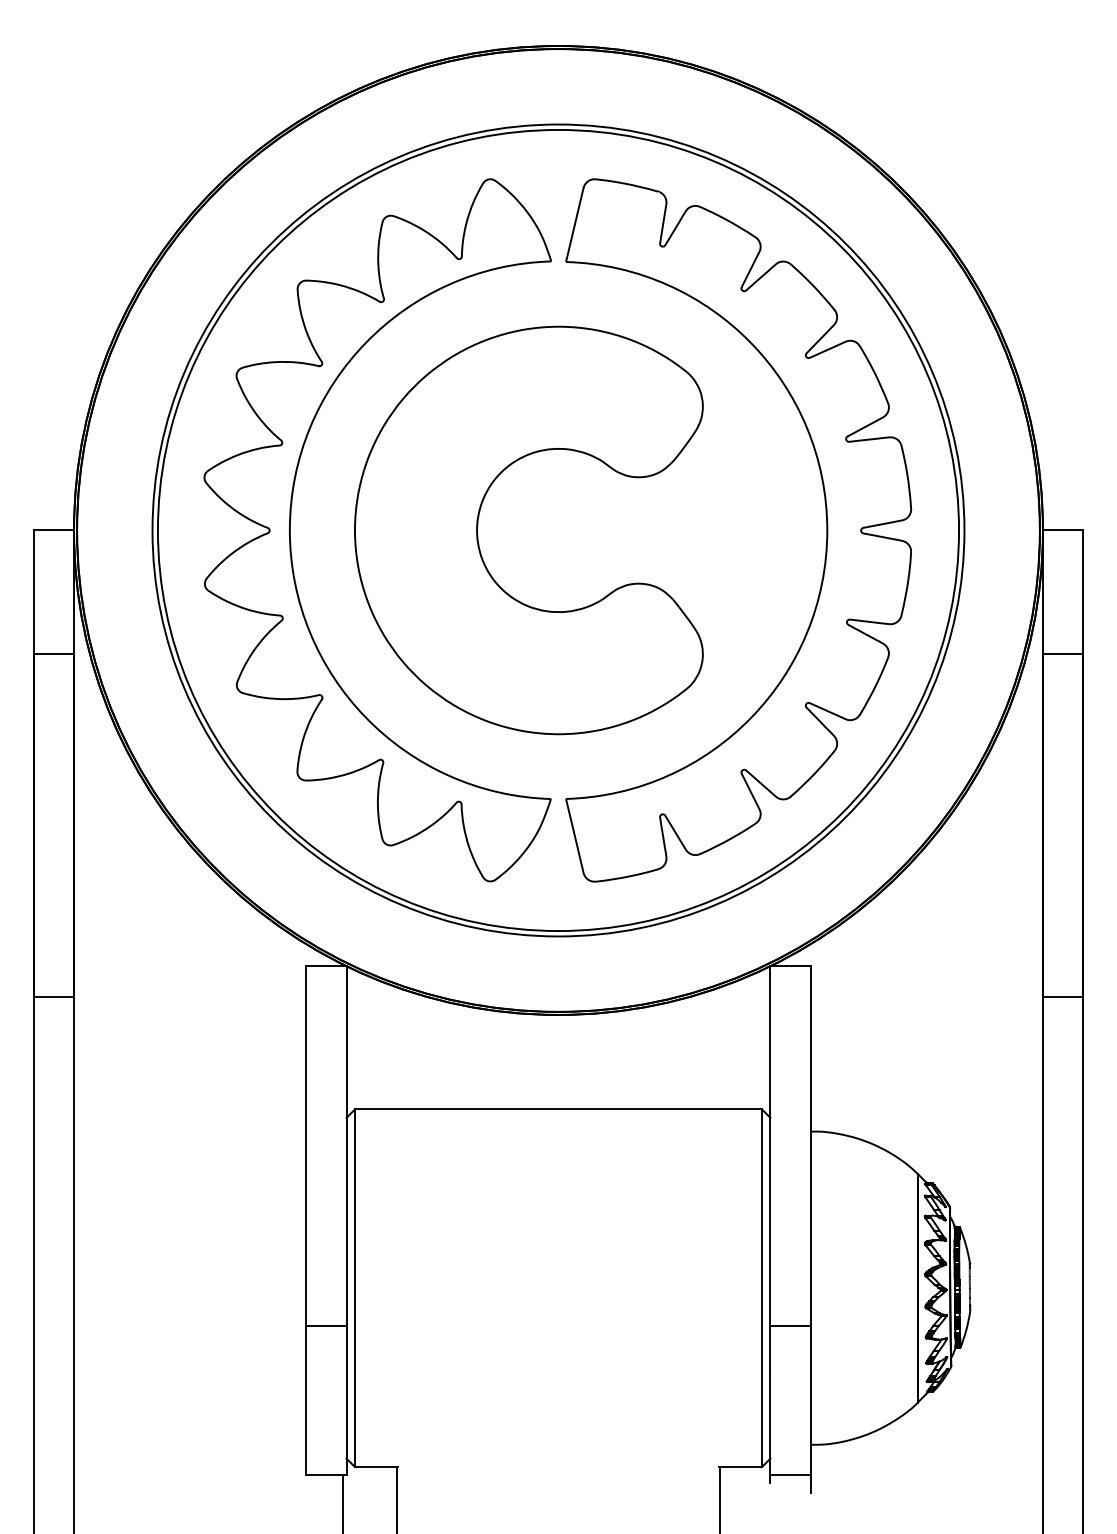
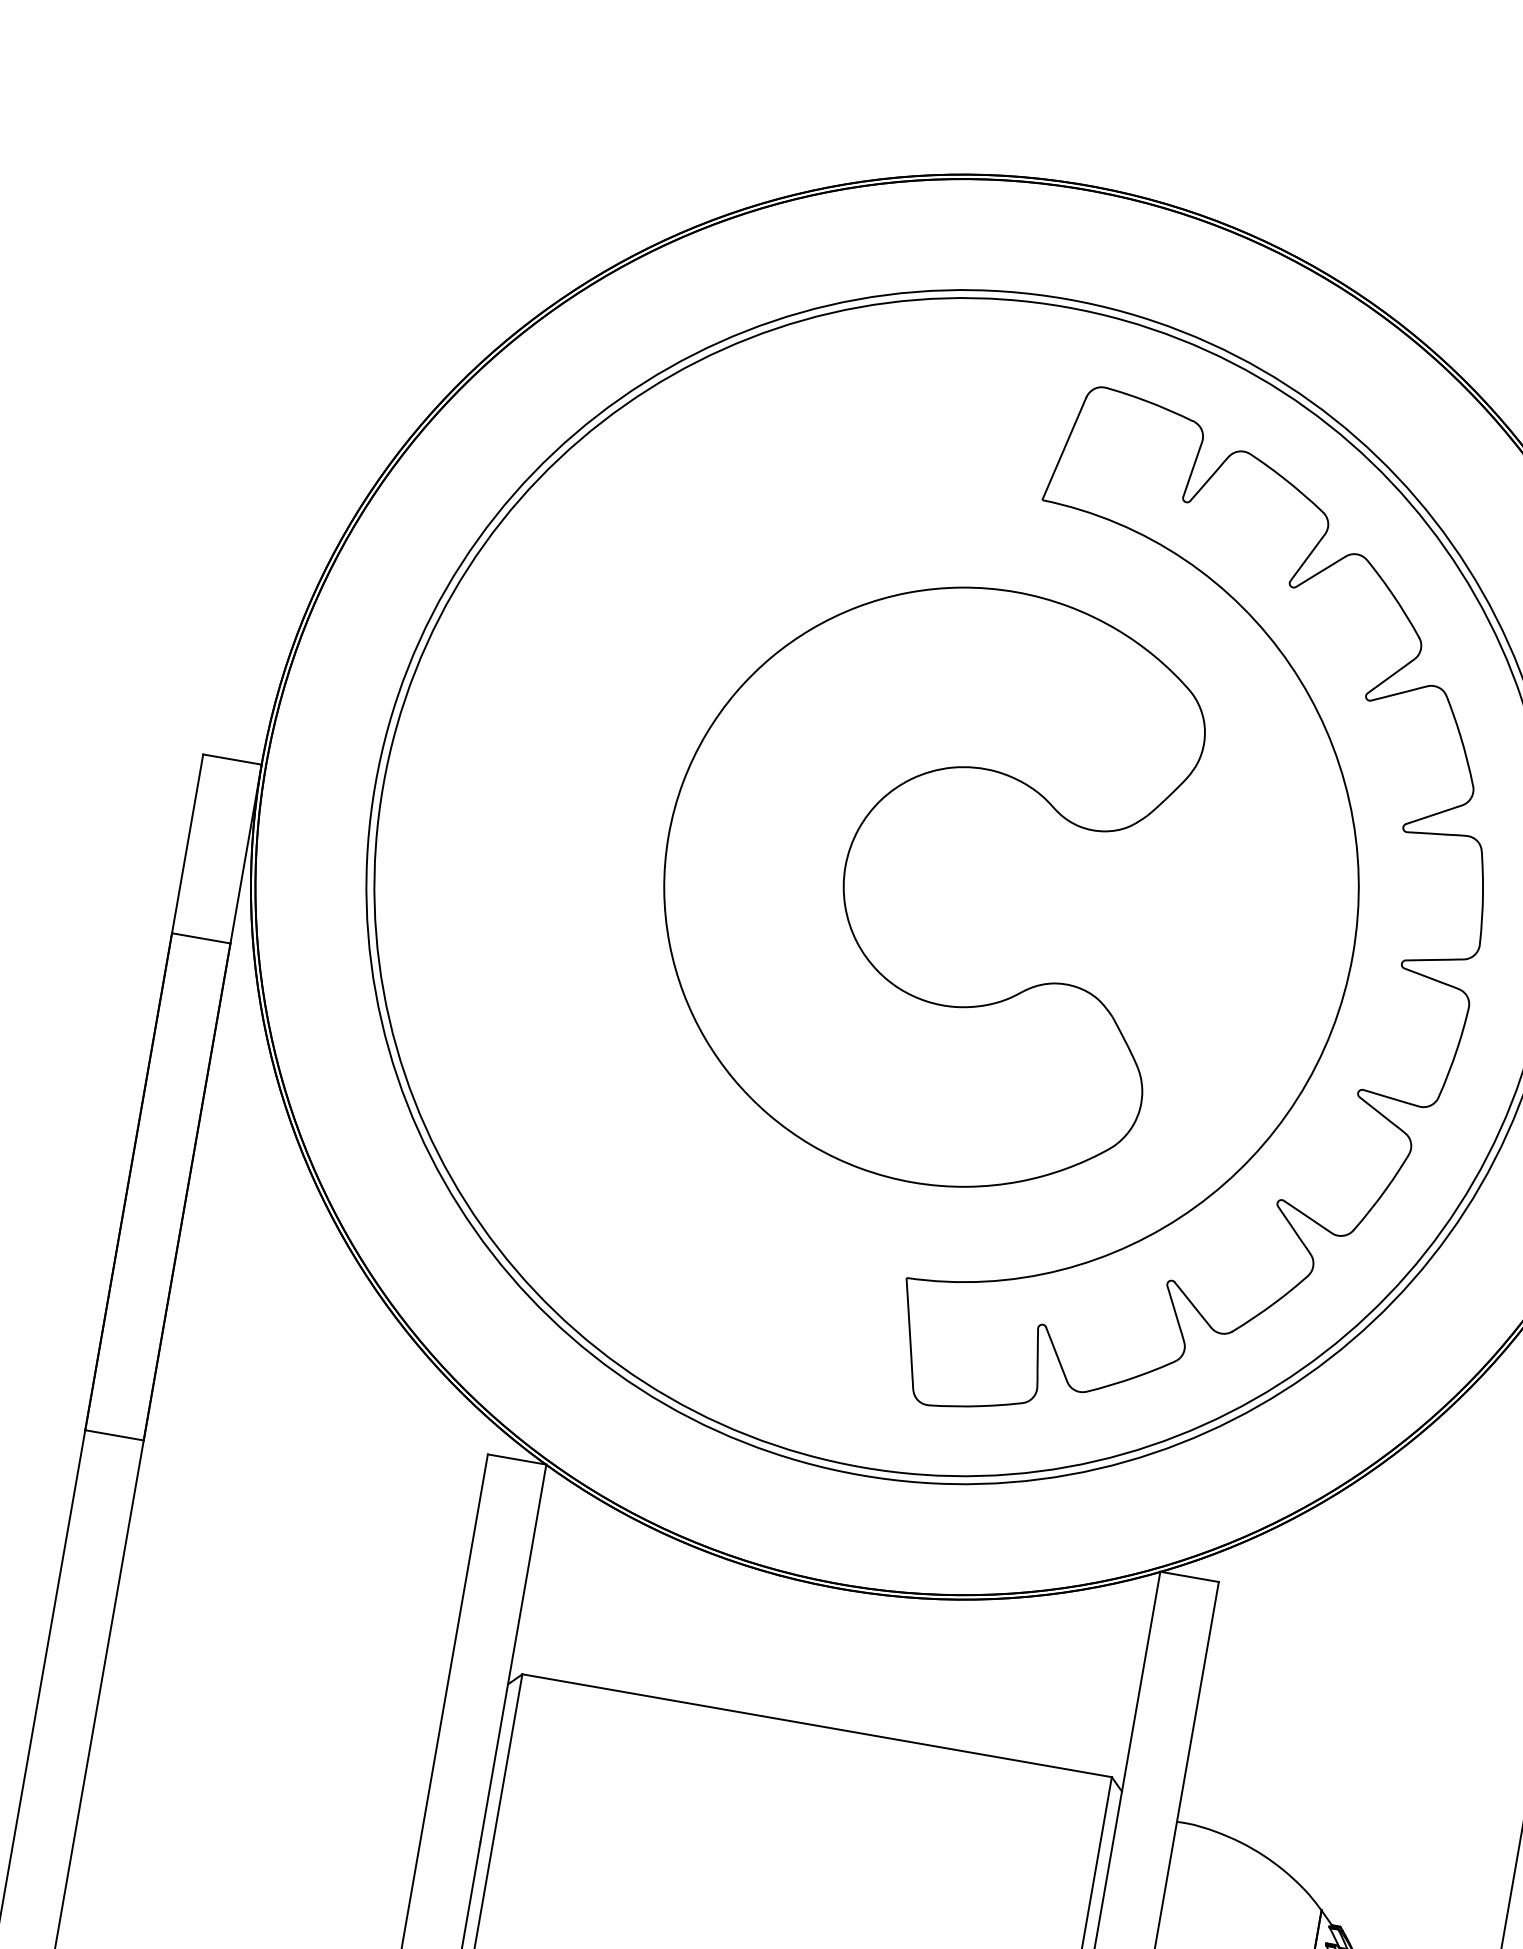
part: (291, 518) -> (579, 802), removed

